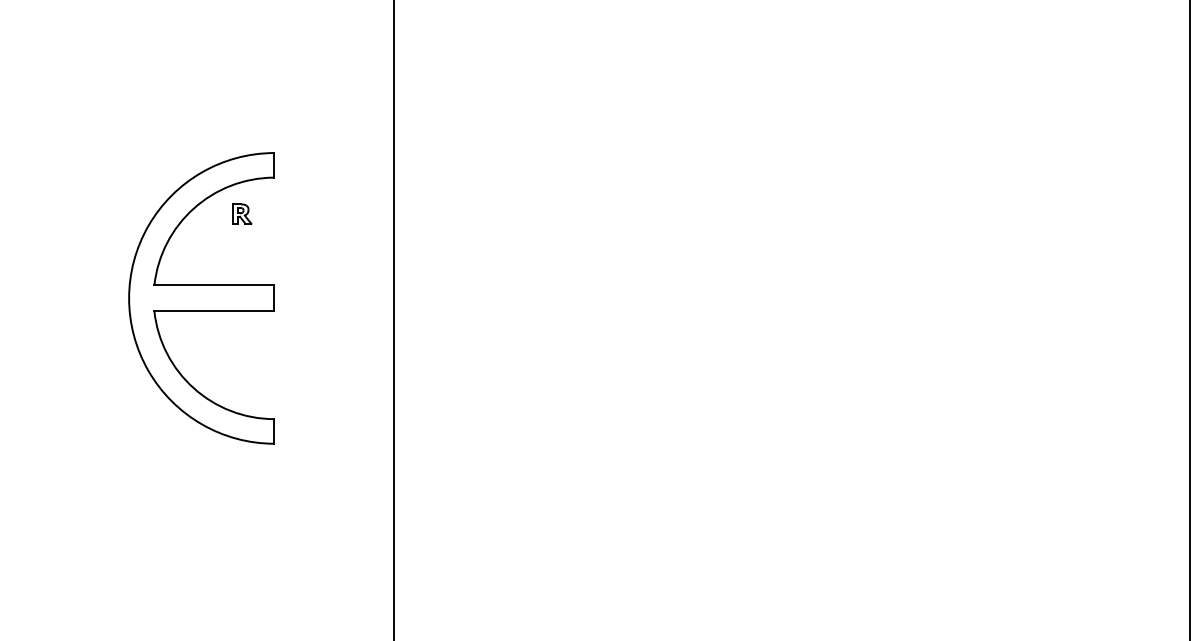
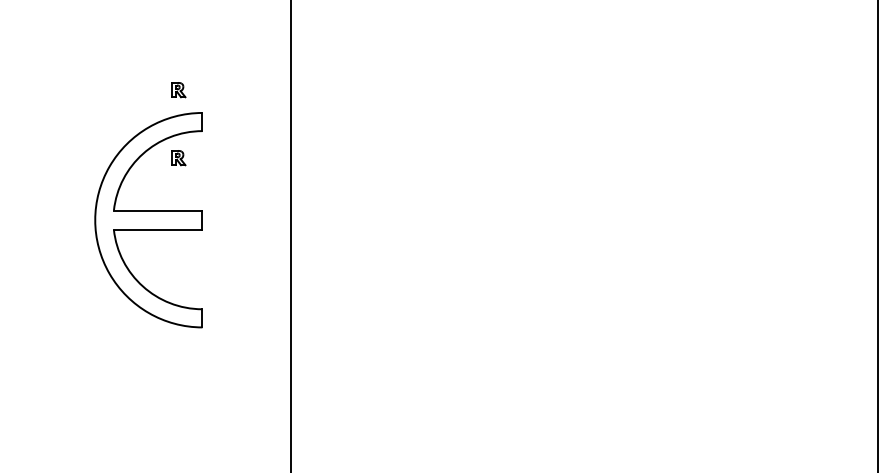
part: (241, 122) -> (178, 90), added

